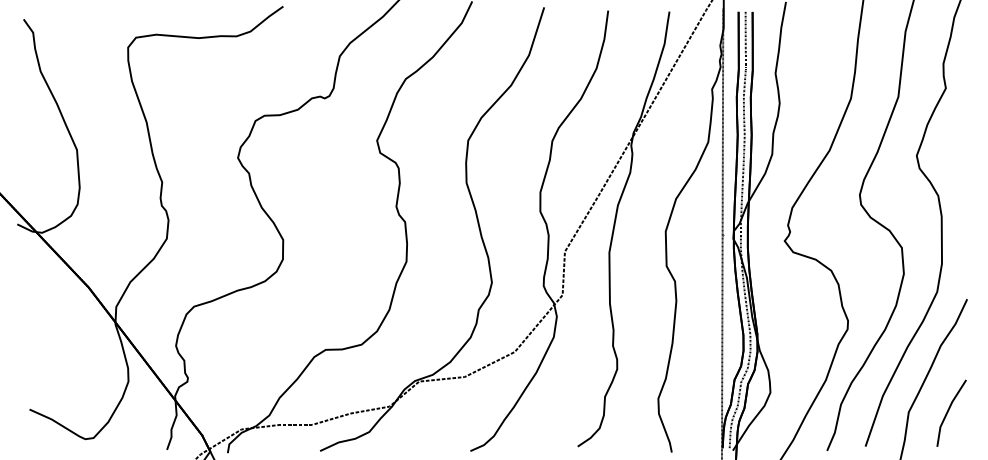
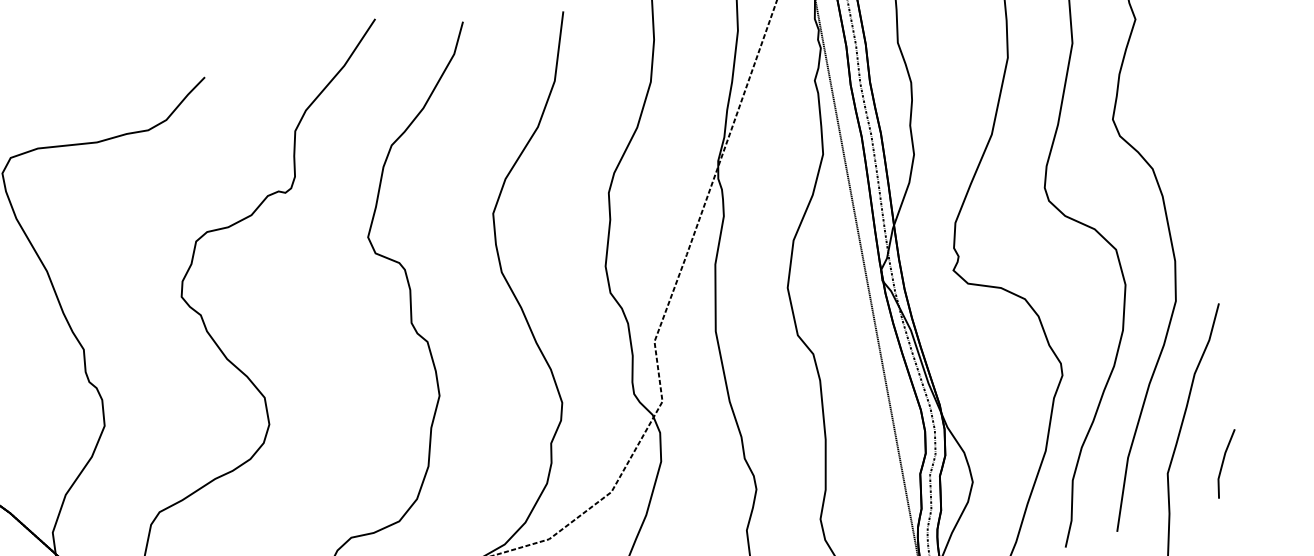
part: (951, 412) -> (1226, 462), size x0.7

